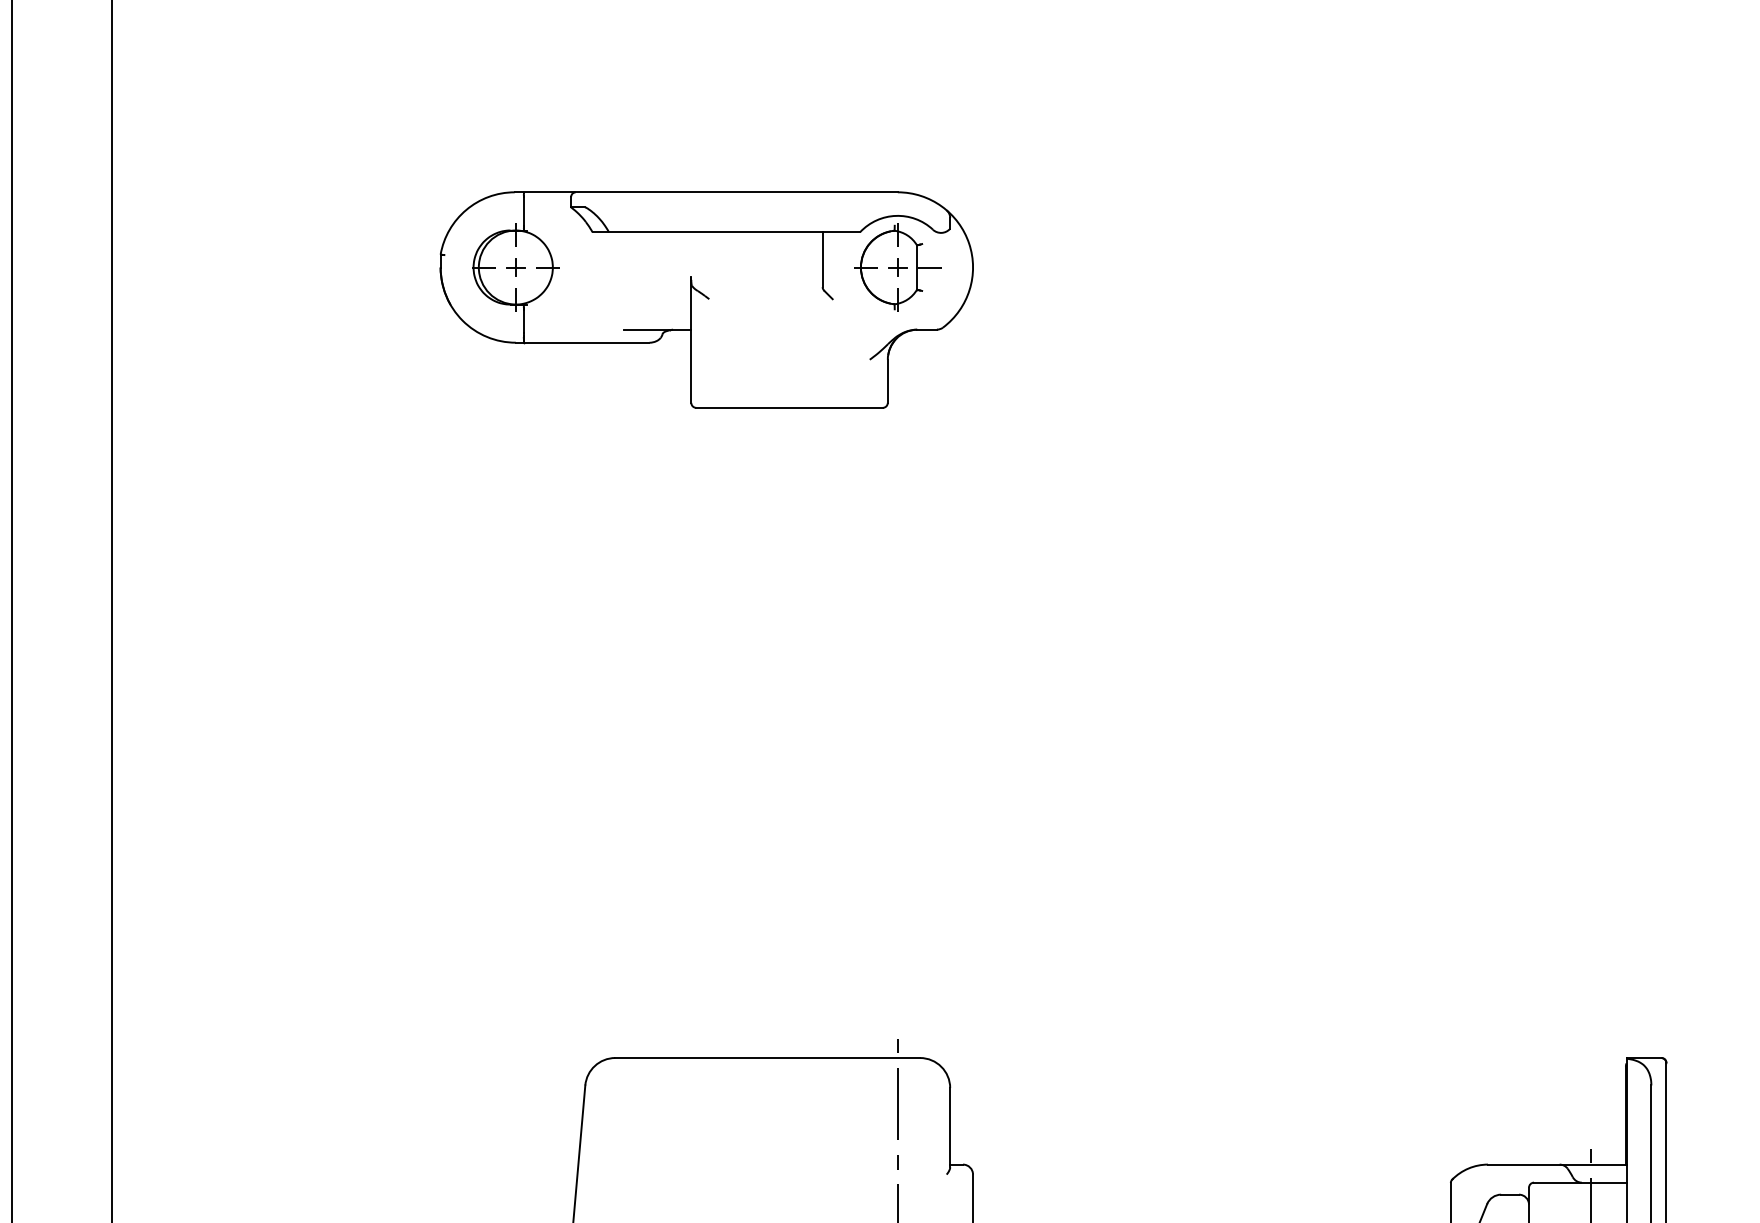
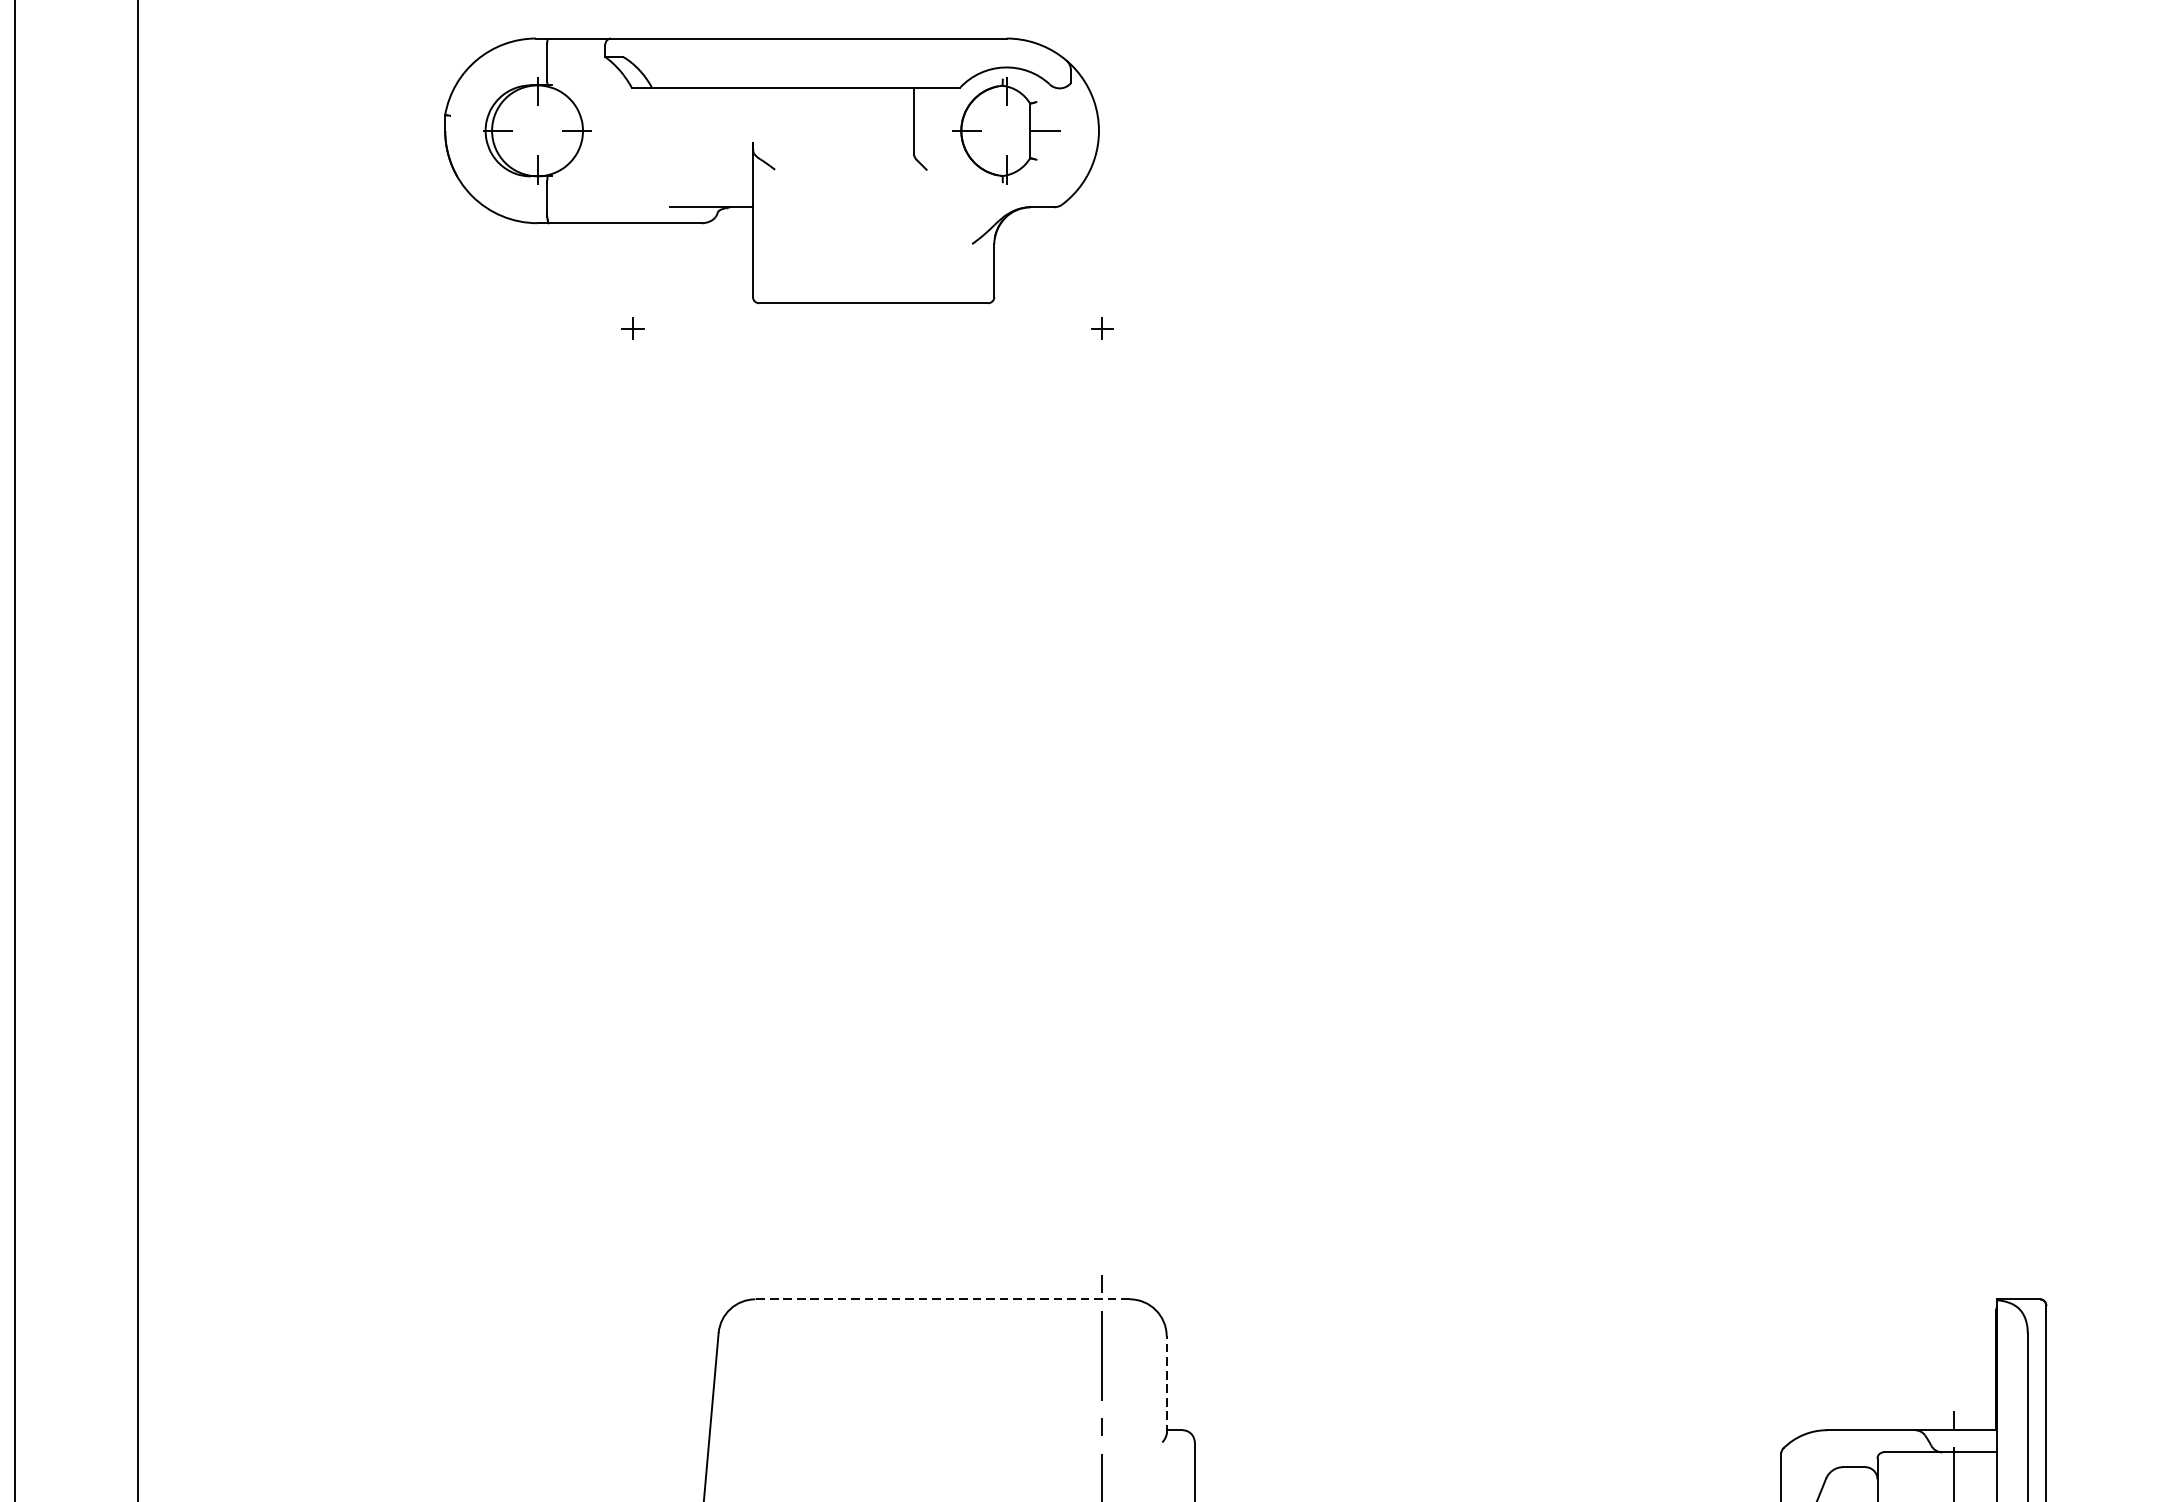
part: (706, 299) -> (771, 170), moved
line: (767, 1058) -> (942, 1299), solid -> dashed
line: (950, 1127) -> (1167, 1384), solid -> dashed

